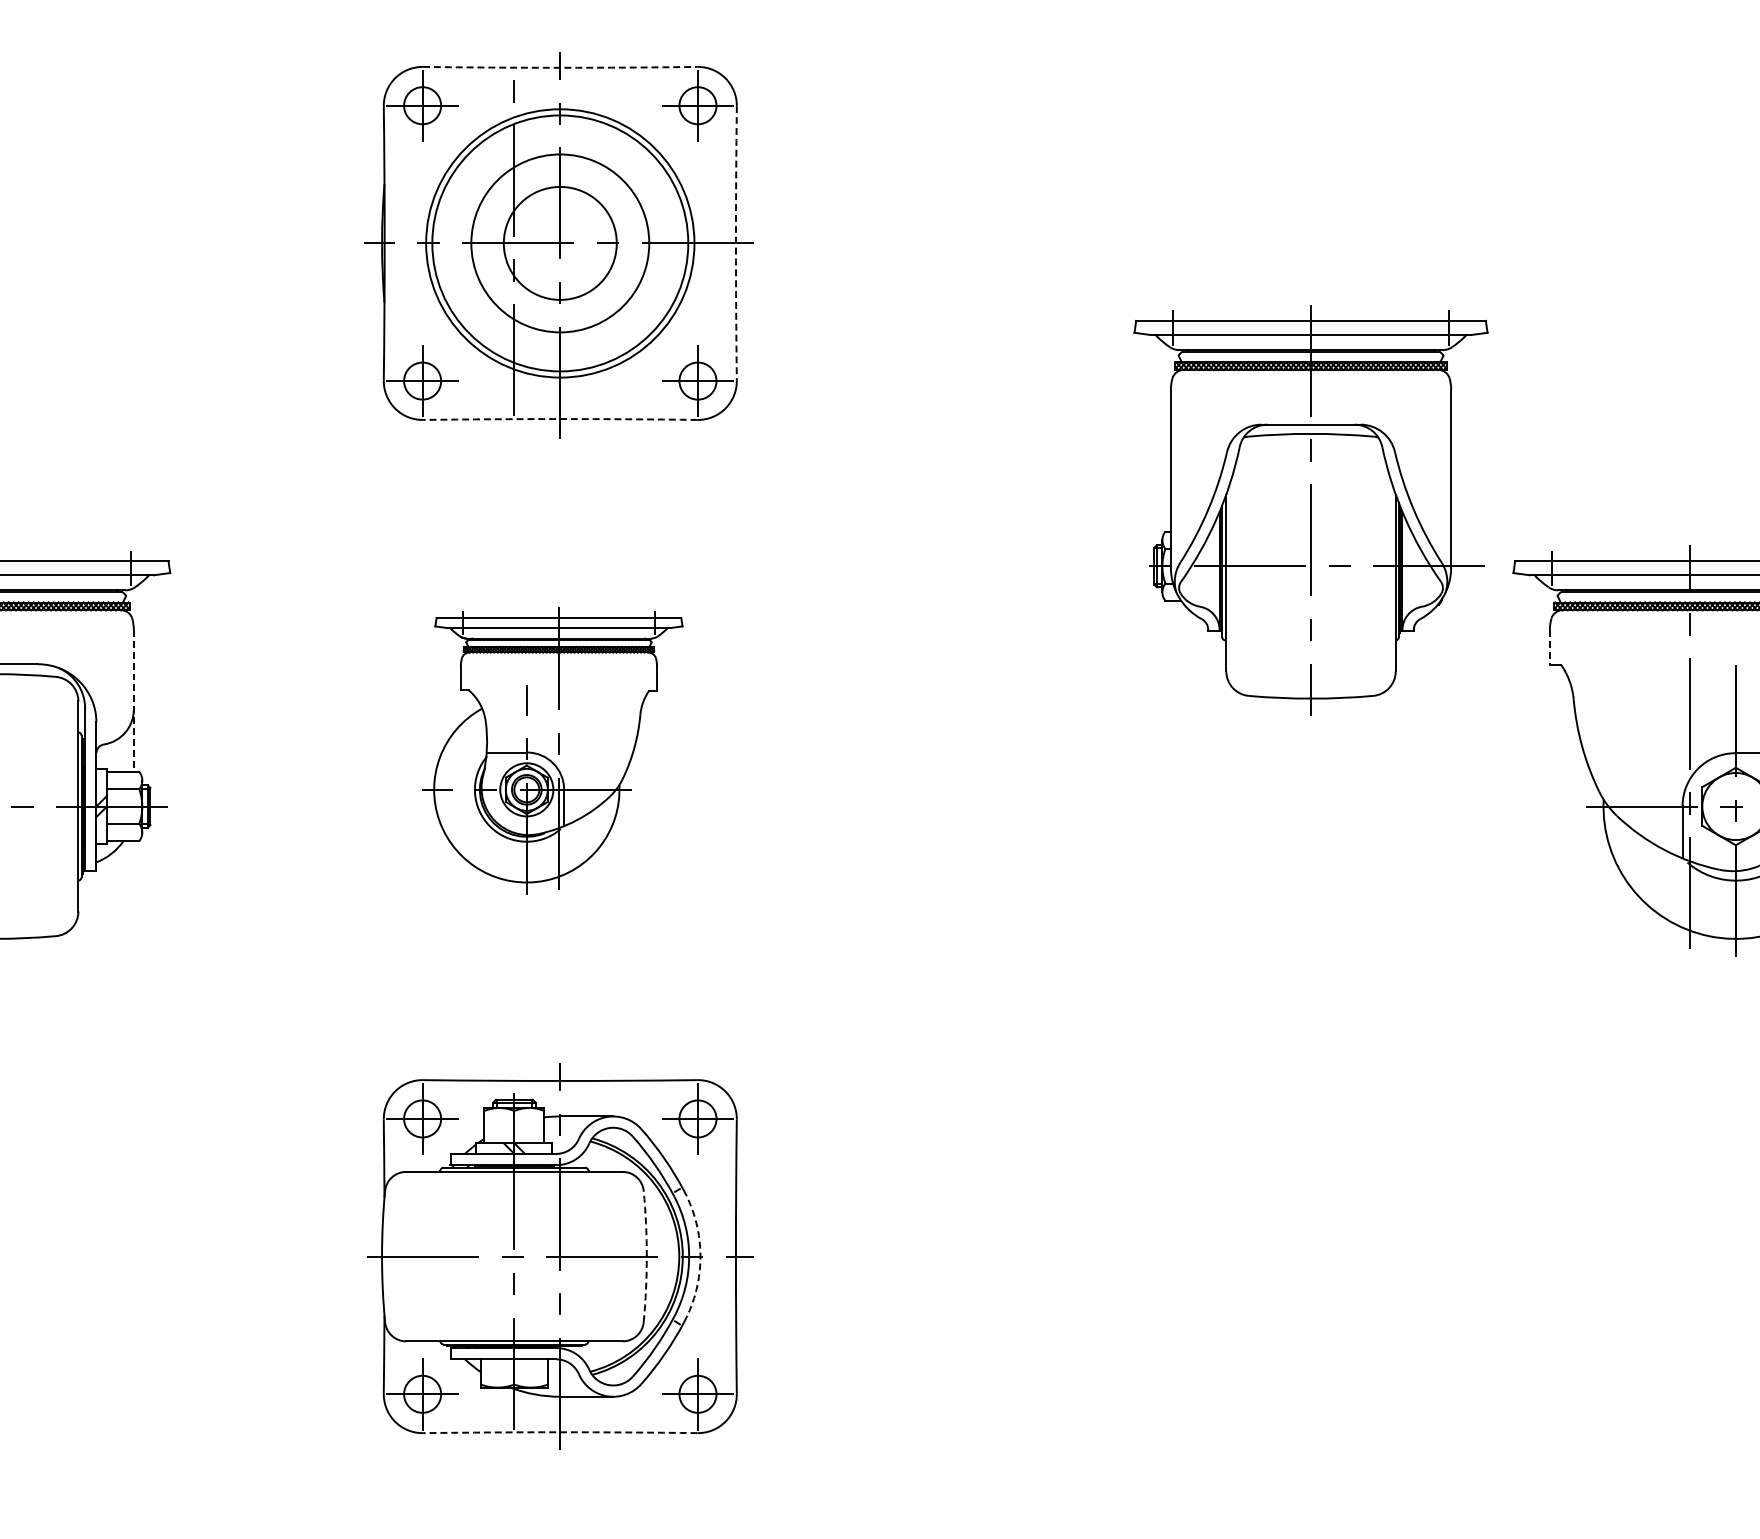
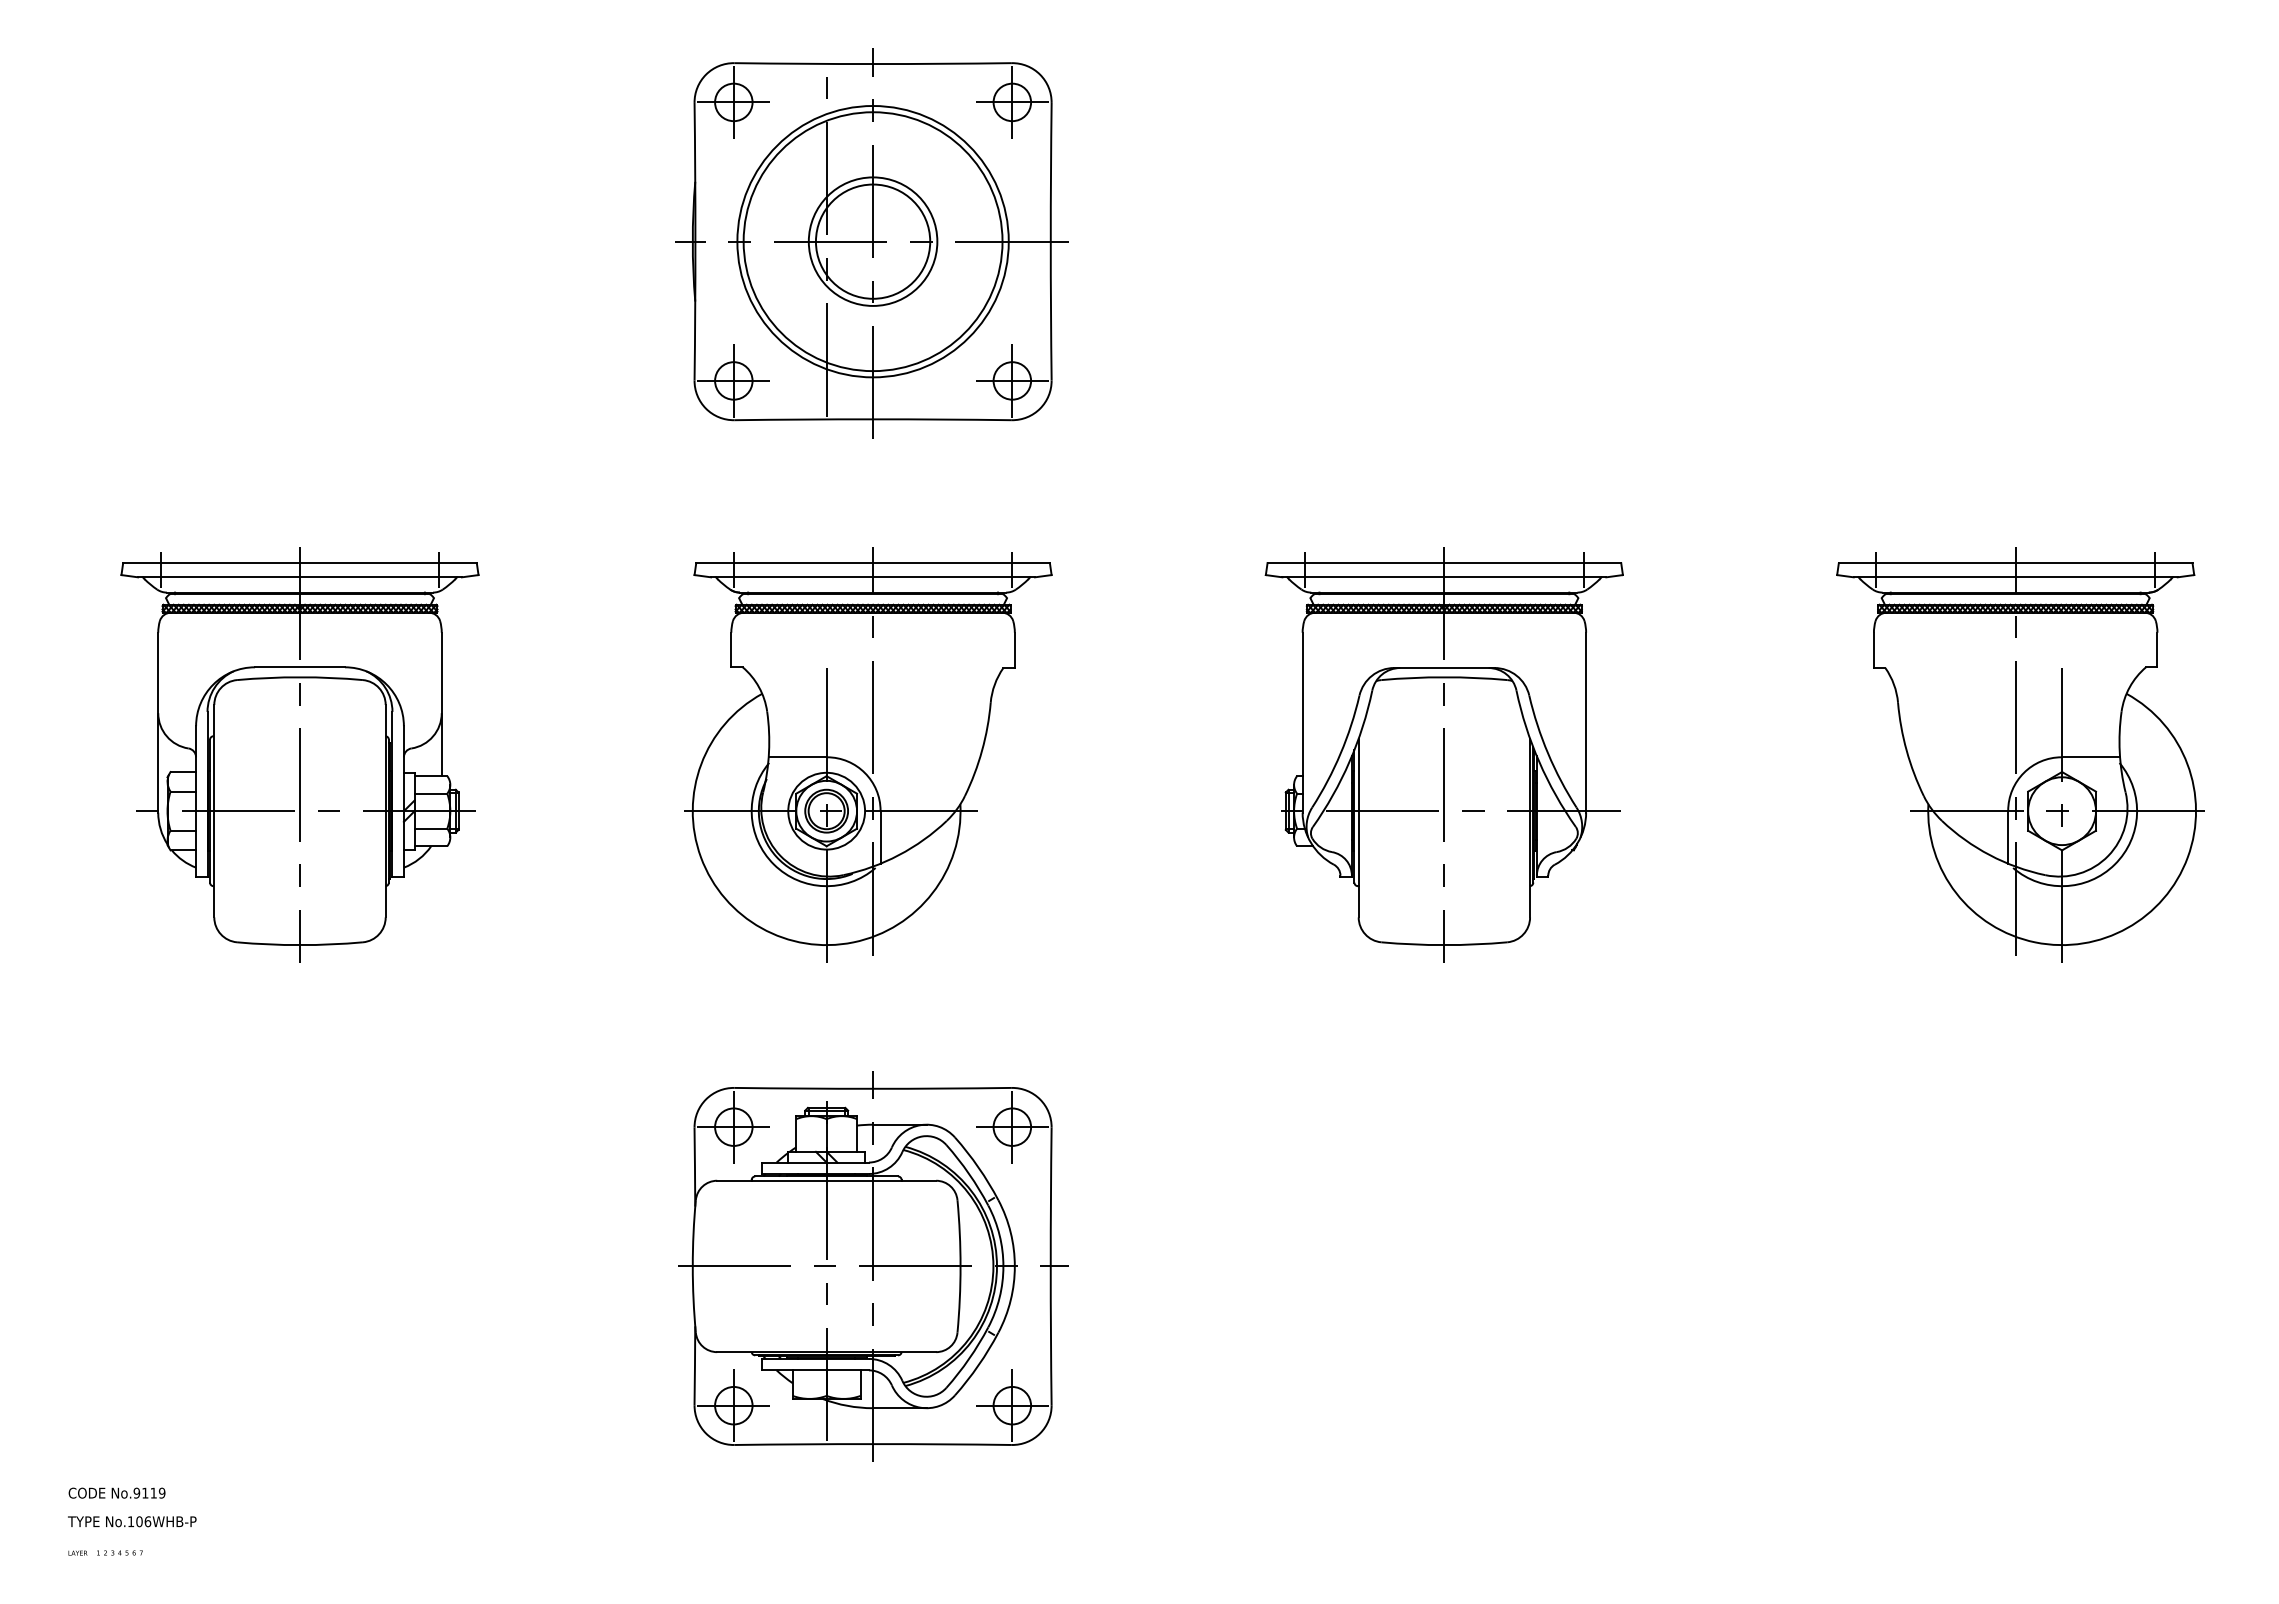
arc: (560, 68) -> (873, 64), dashed -> solid
circle: (559, 243) -> (872, 241), size x0.71
arc: (735, 243) -> (1050, 241), dashed -> solid
arc: (560, 419) -> (873, 419), dashed -> solid
part: (1310, 510) -> (1443, 754), moved
line: (1549, 647) -> (1873, 650), dashed -> solid
line: (133, 701) -> (441, 704), dashed -> solid
part: (555, 750) -> (868, 754), size x1.43
arc: (646, 1256) -> (960, 1266), dashed -> solid
arc: (700, 1256) -> (1014, 1266), dashed -> solid
arc: (560, 1432) -> (873, 1444), dashed -> solid

